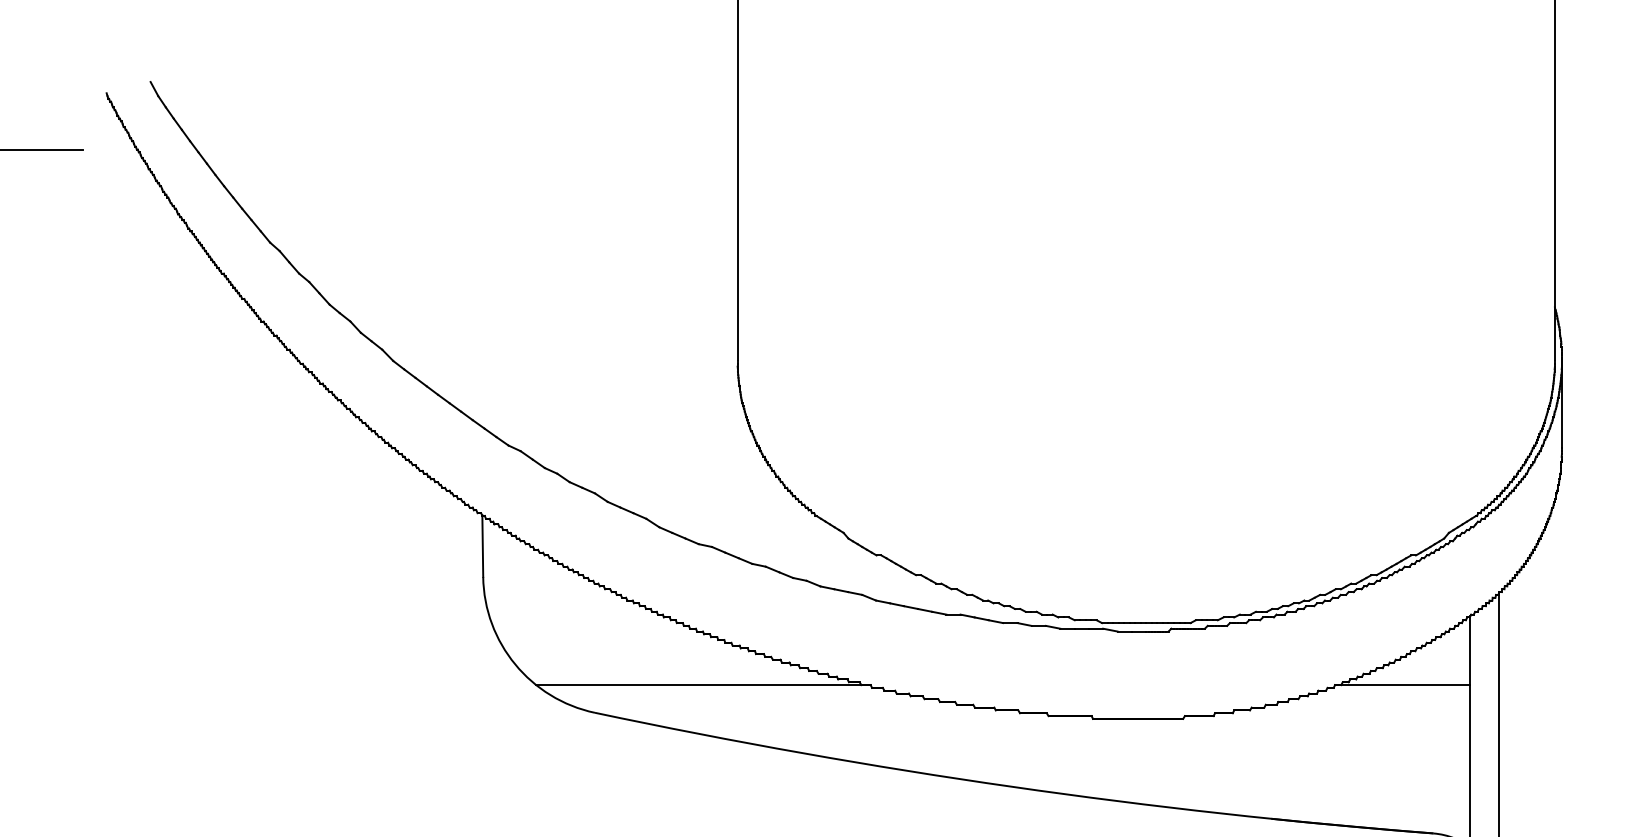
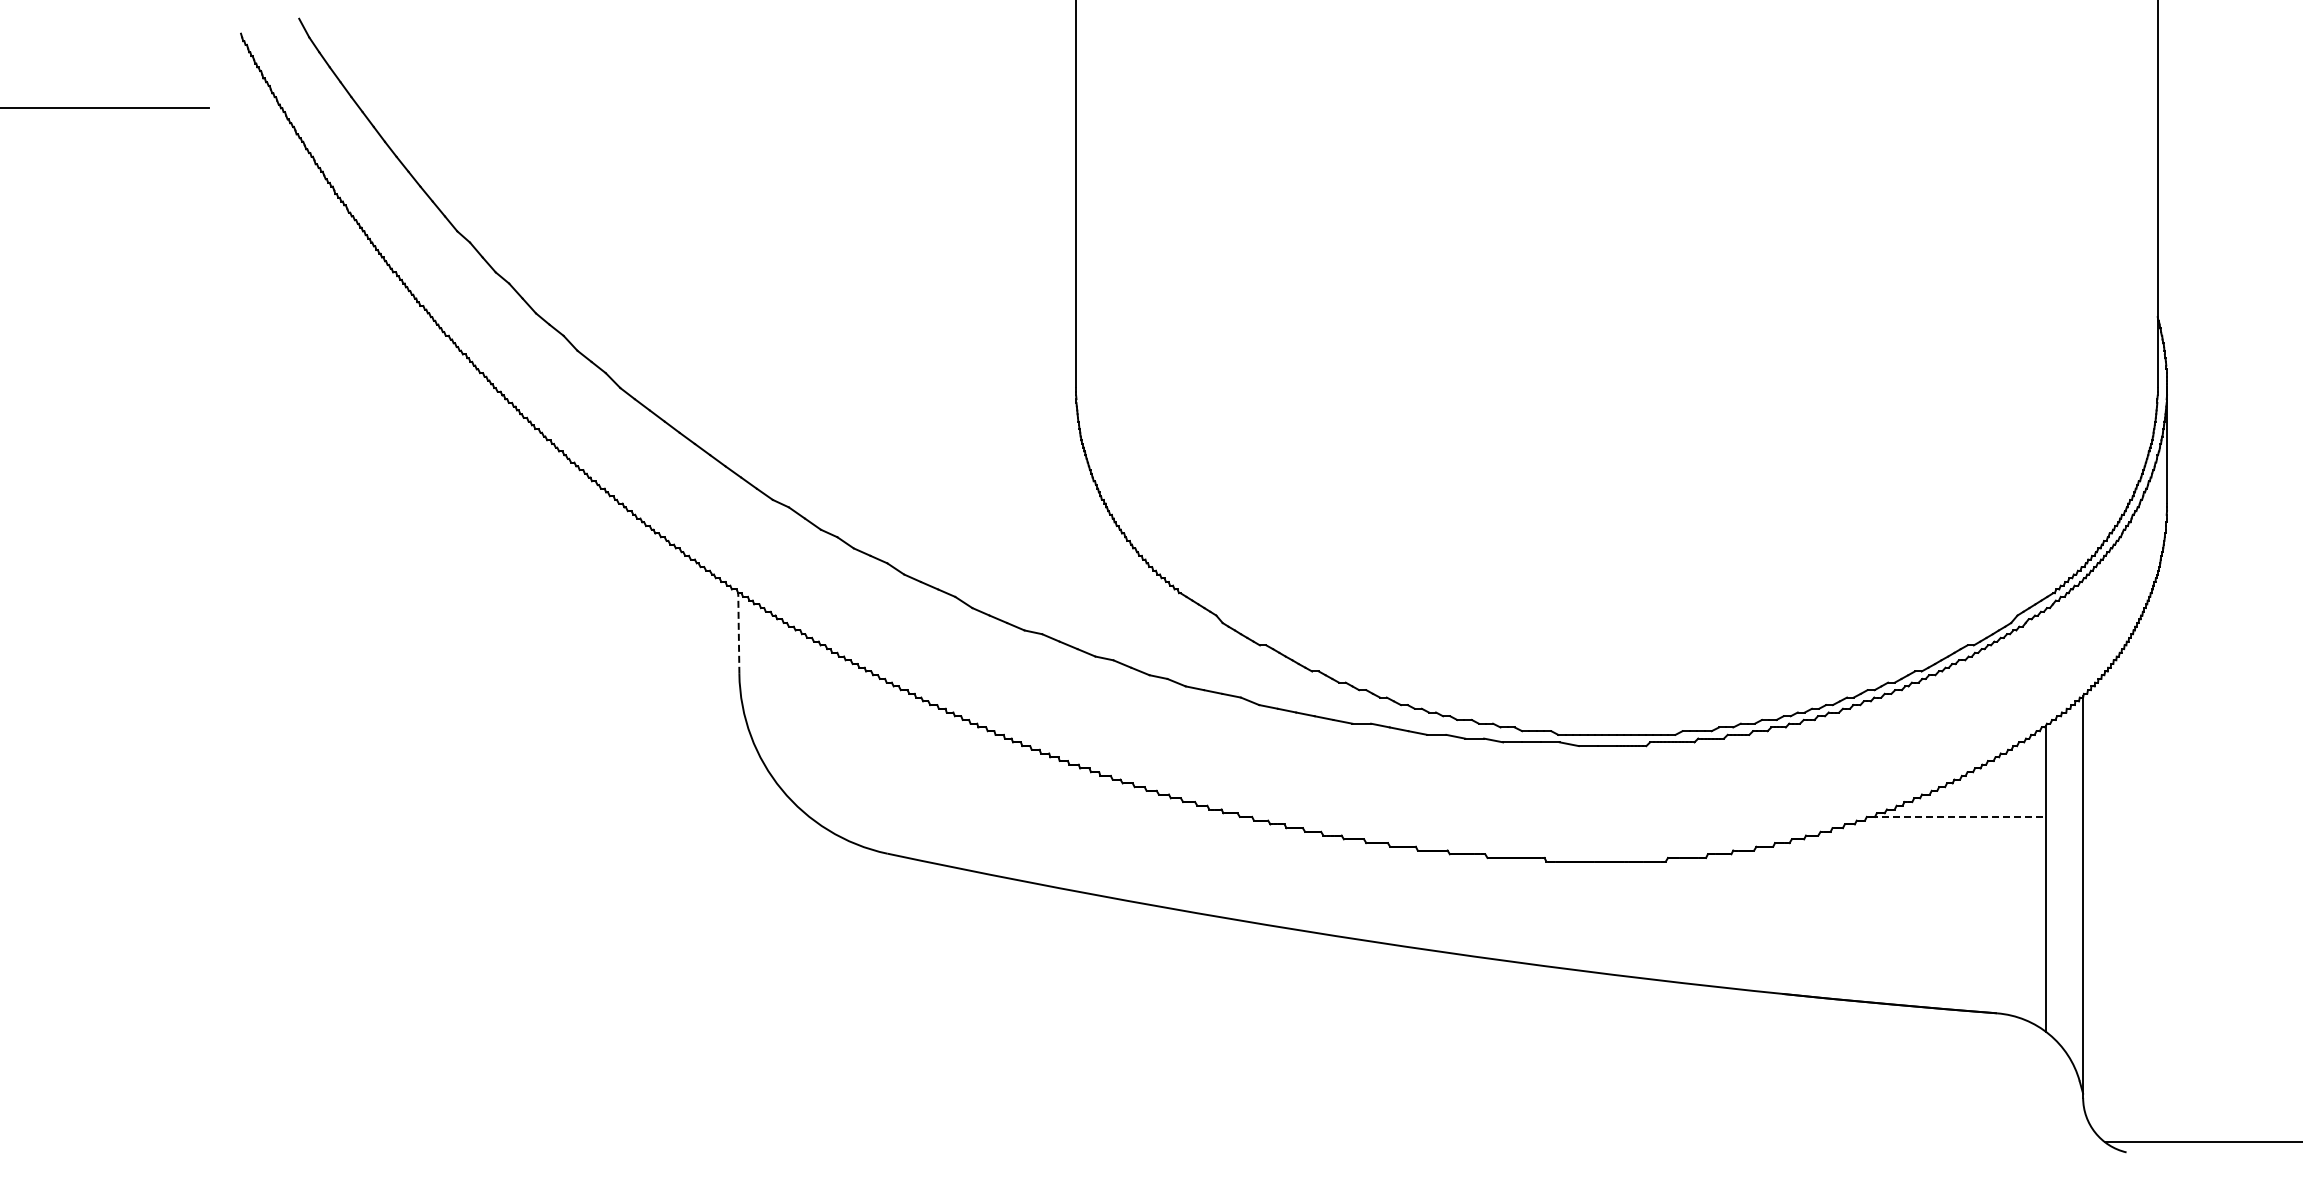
line: (482, 545) -> (738, 632), solid -> dashed
line: (700, 684) -> (1027, 816), removed
line: (1404, 684) -> (1958, 816), solid -> dashed

